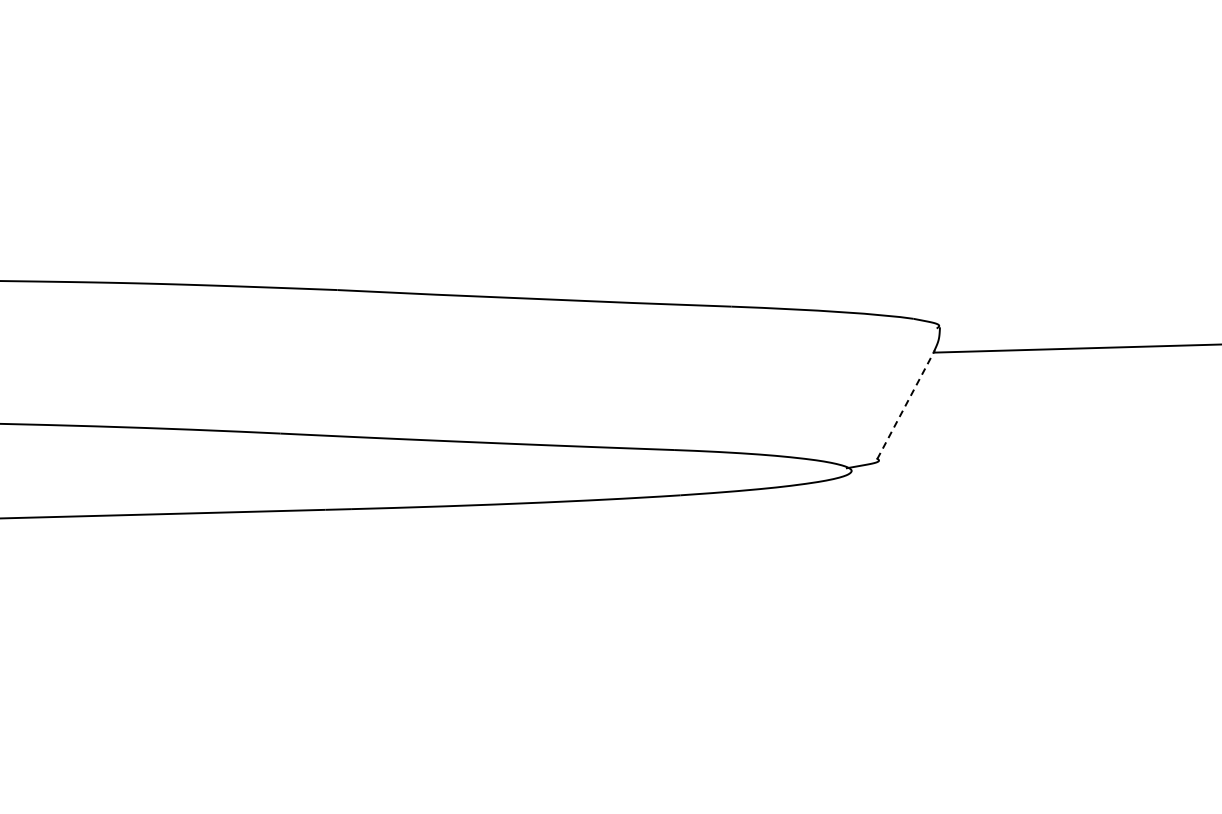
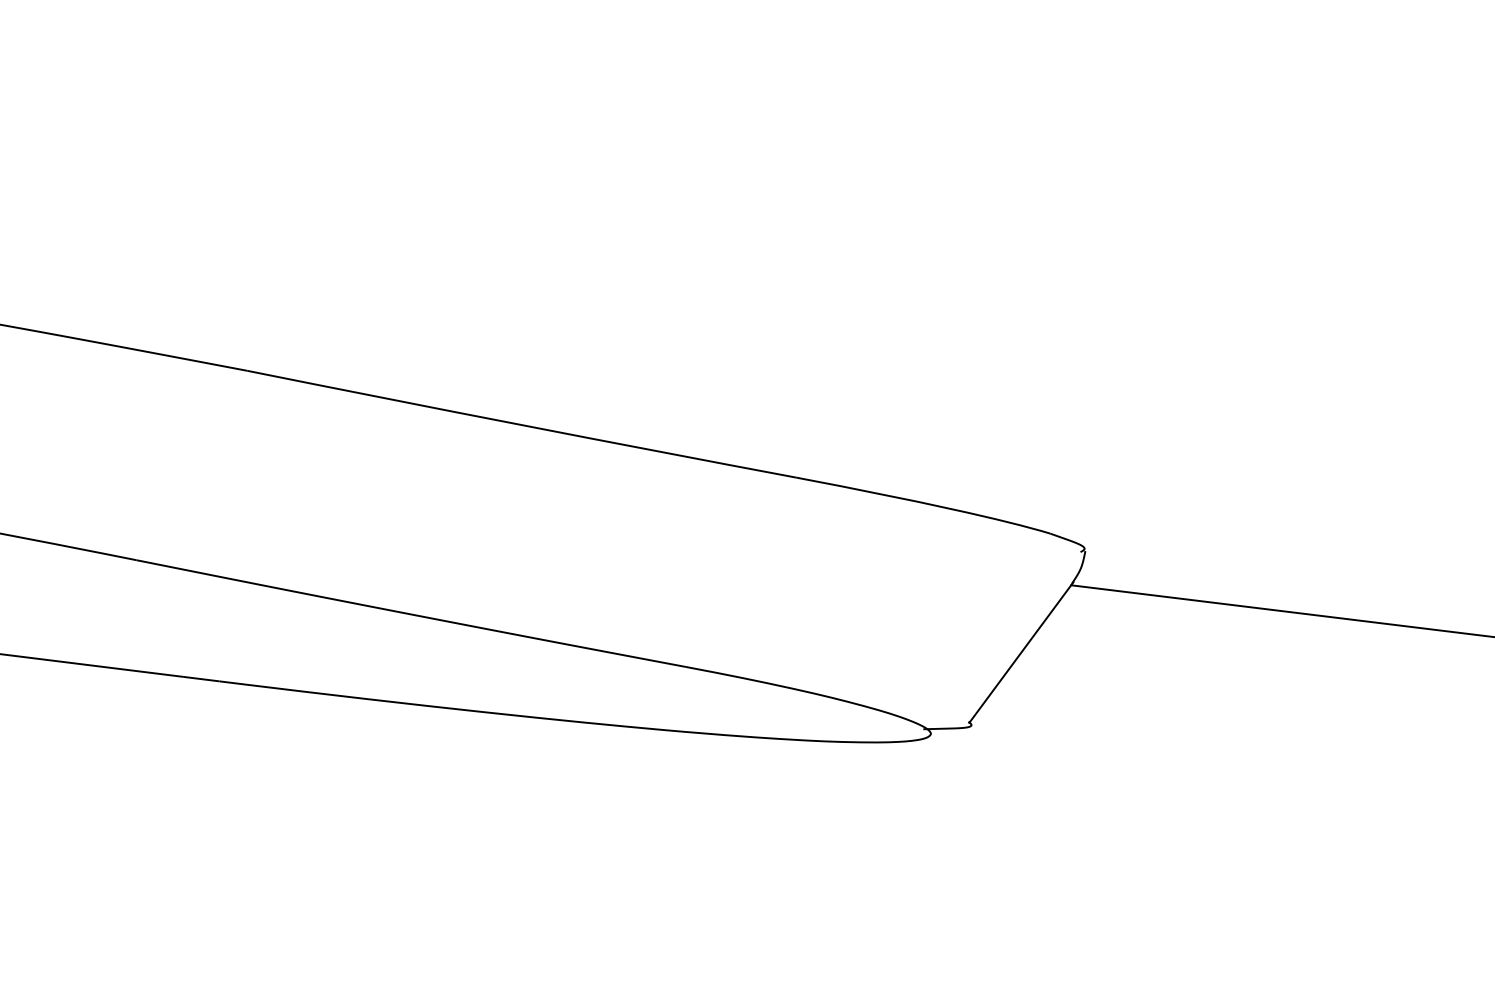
line: (906, 404) -> (1021, 652), dashed -> solid

